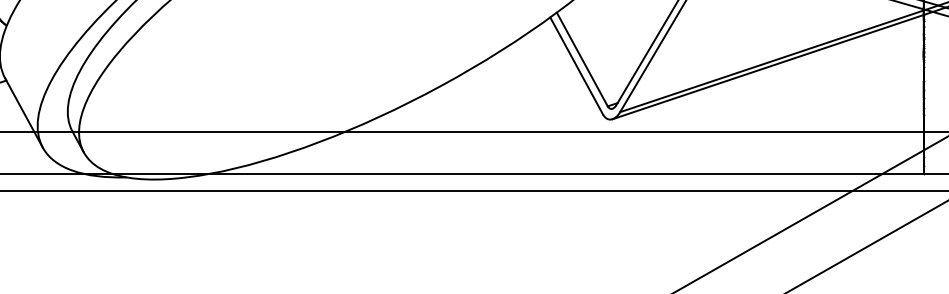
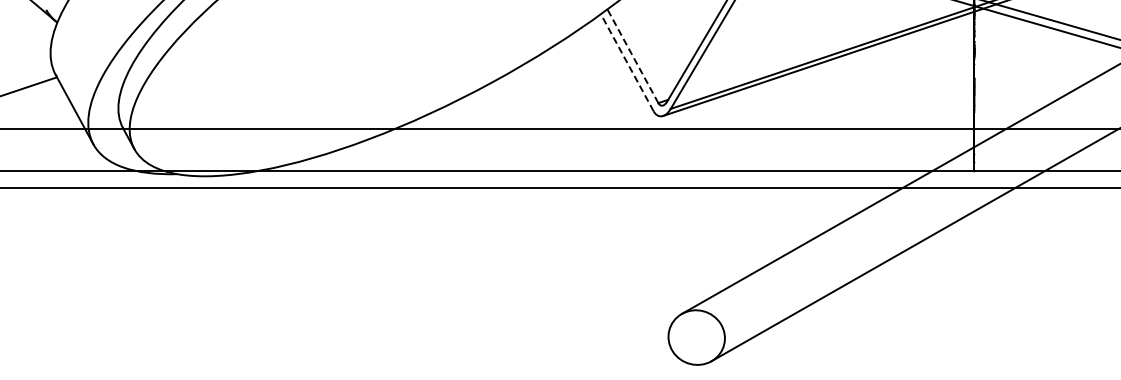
line: (581, 58) -> (632, 55), solid -> dashed
line: (576, 65) -> (627, 62), solid -> dashed

